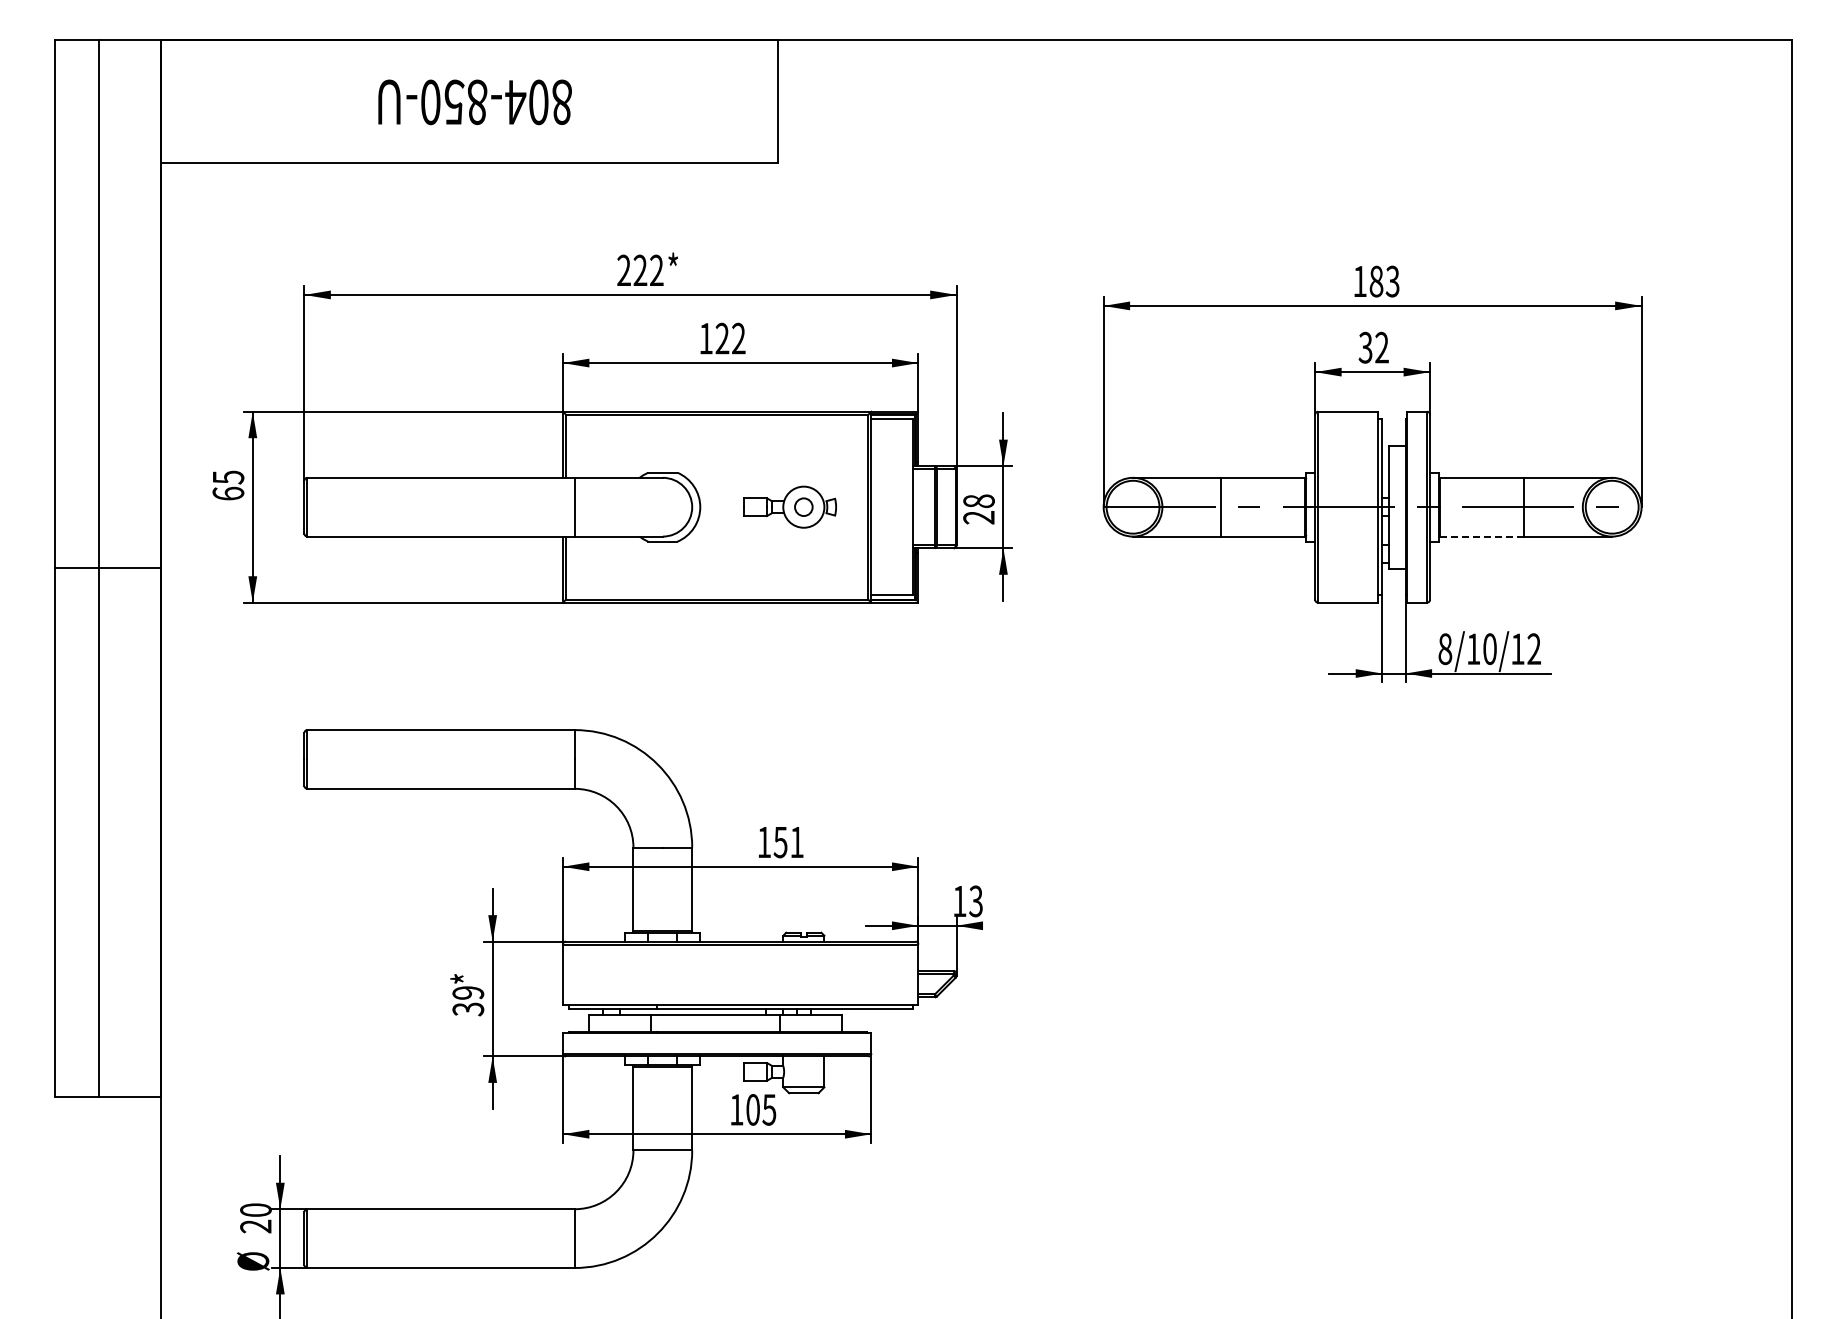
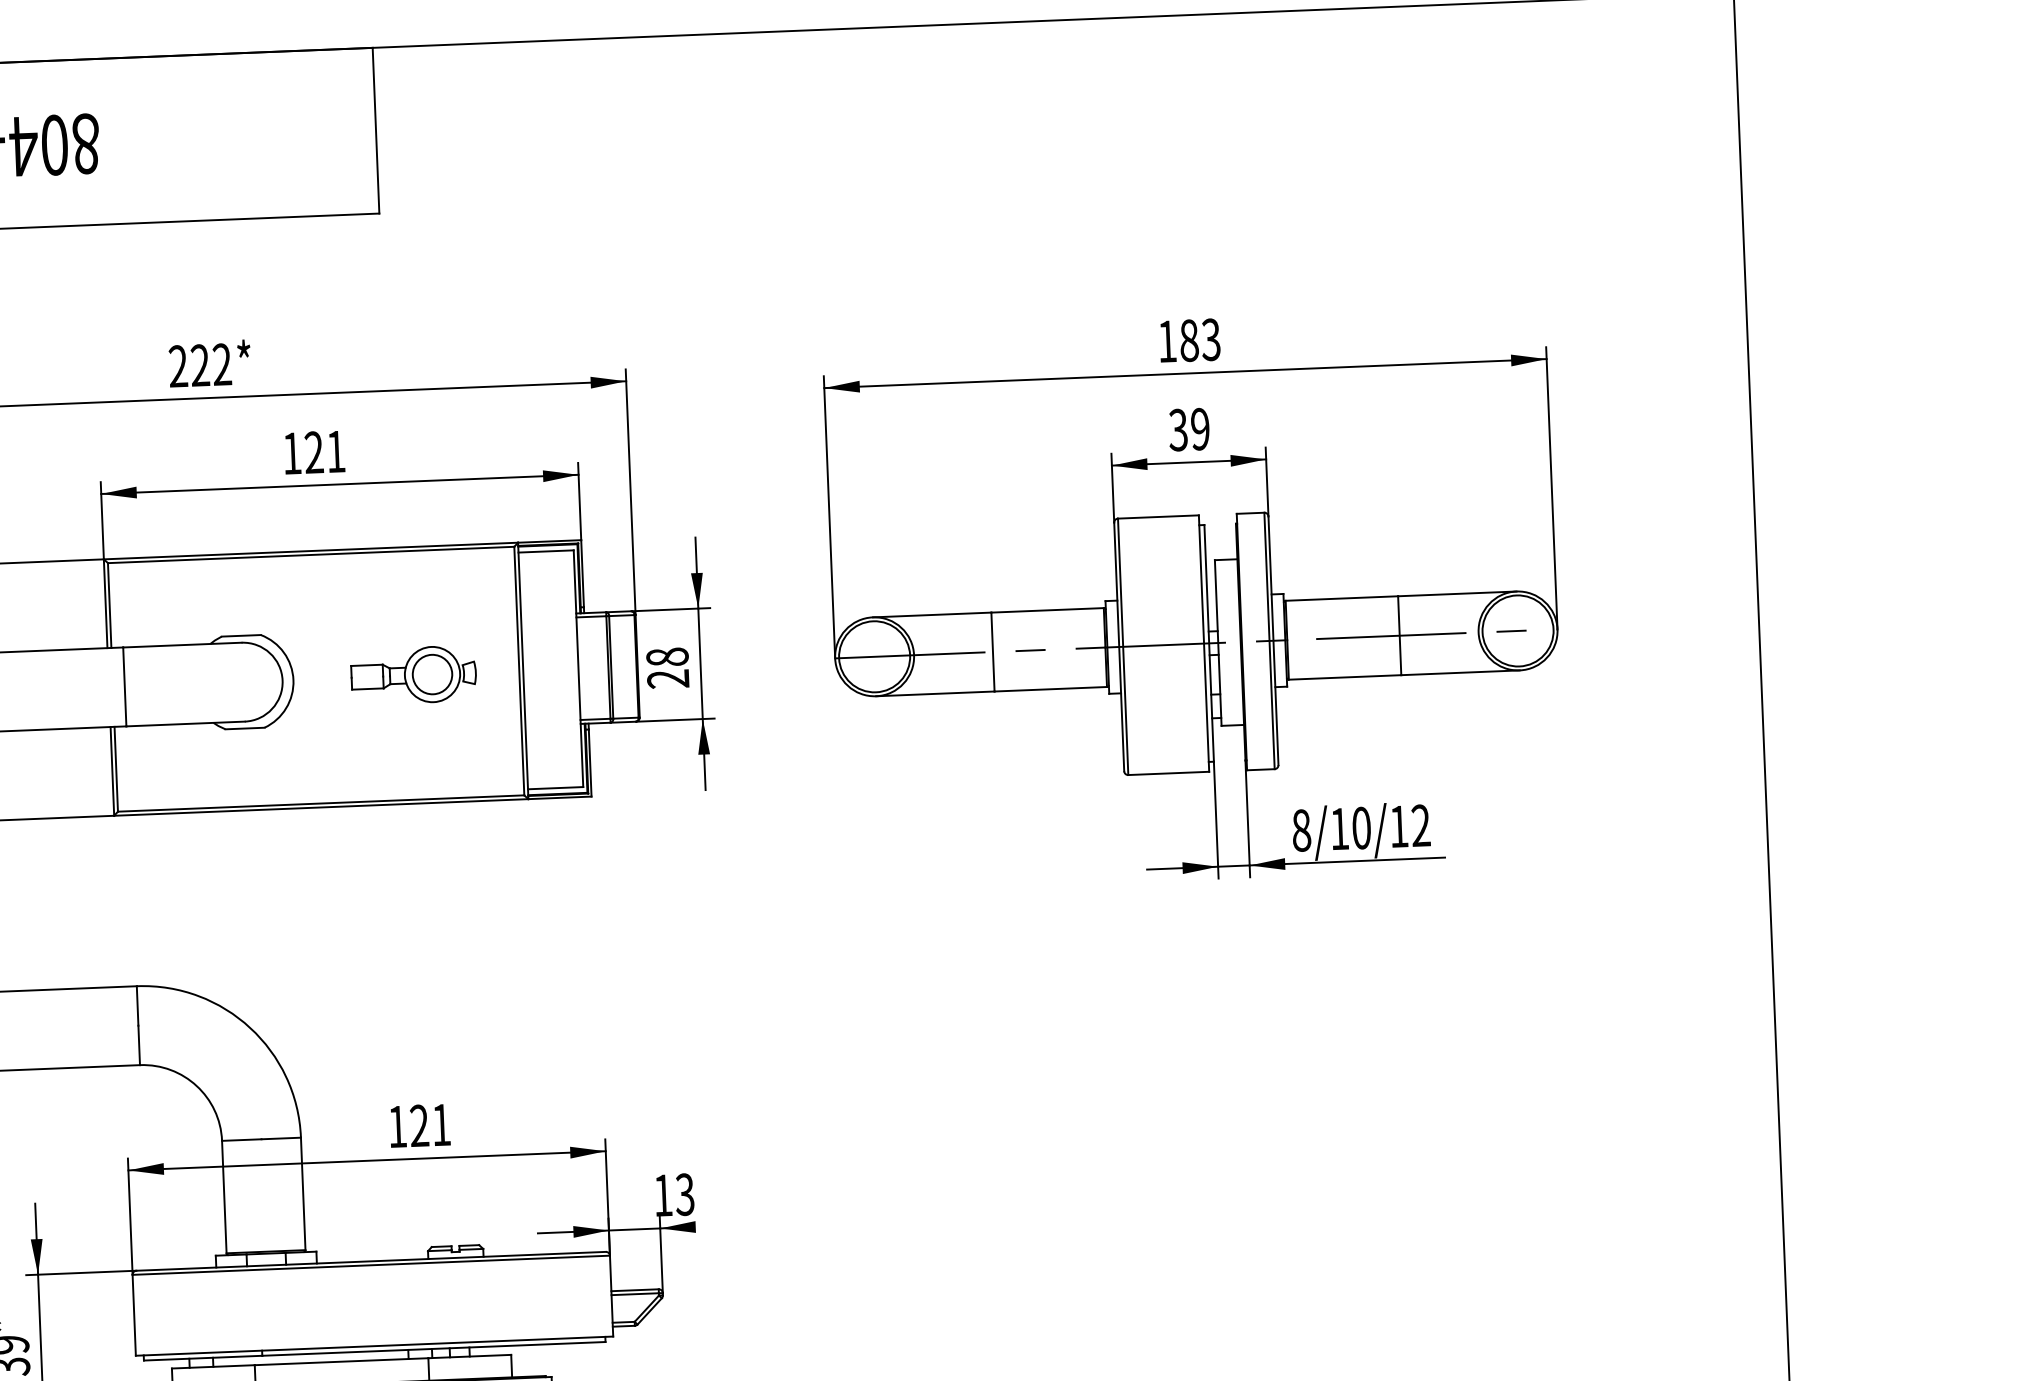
text: (738, 338) -> (335, 451), 122 -> 121
text: (1381, 347) -> (1199, 428), 32 -> 39
circle: (803, 506) -> (432, 673), size x1.67
line: (1482, 536) -> (1345, 677), dashed -> solid
text: (780, 842) -> (419, 1126), 151 -> 121

